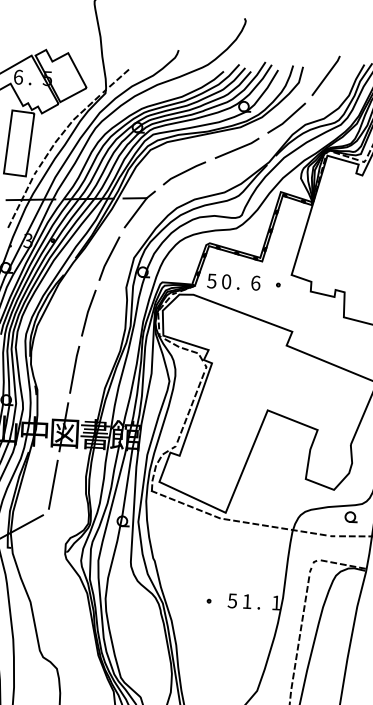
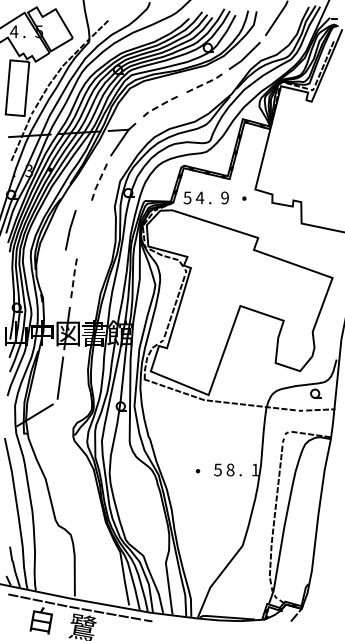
text: (18, 76) -> (14, 31), 6 -> 4
line: (237, 149) -> (204, 84), solid -> dashed
line: (182, 172) -> (158, 106), solid -> dashed
line: (108, 259) -> (98, 183), solid -> dashed
text: (225, 281) -> (199, 197), 0 -> 4
text: (256, 282) -> (225, 197), 6 -> 9
line: (88, 313) -> (70, 230), moved
line: (74, 370) -> (73, 279), solid -> dashed
text: (247, 601) -> (230, 469), 1 -> 8

